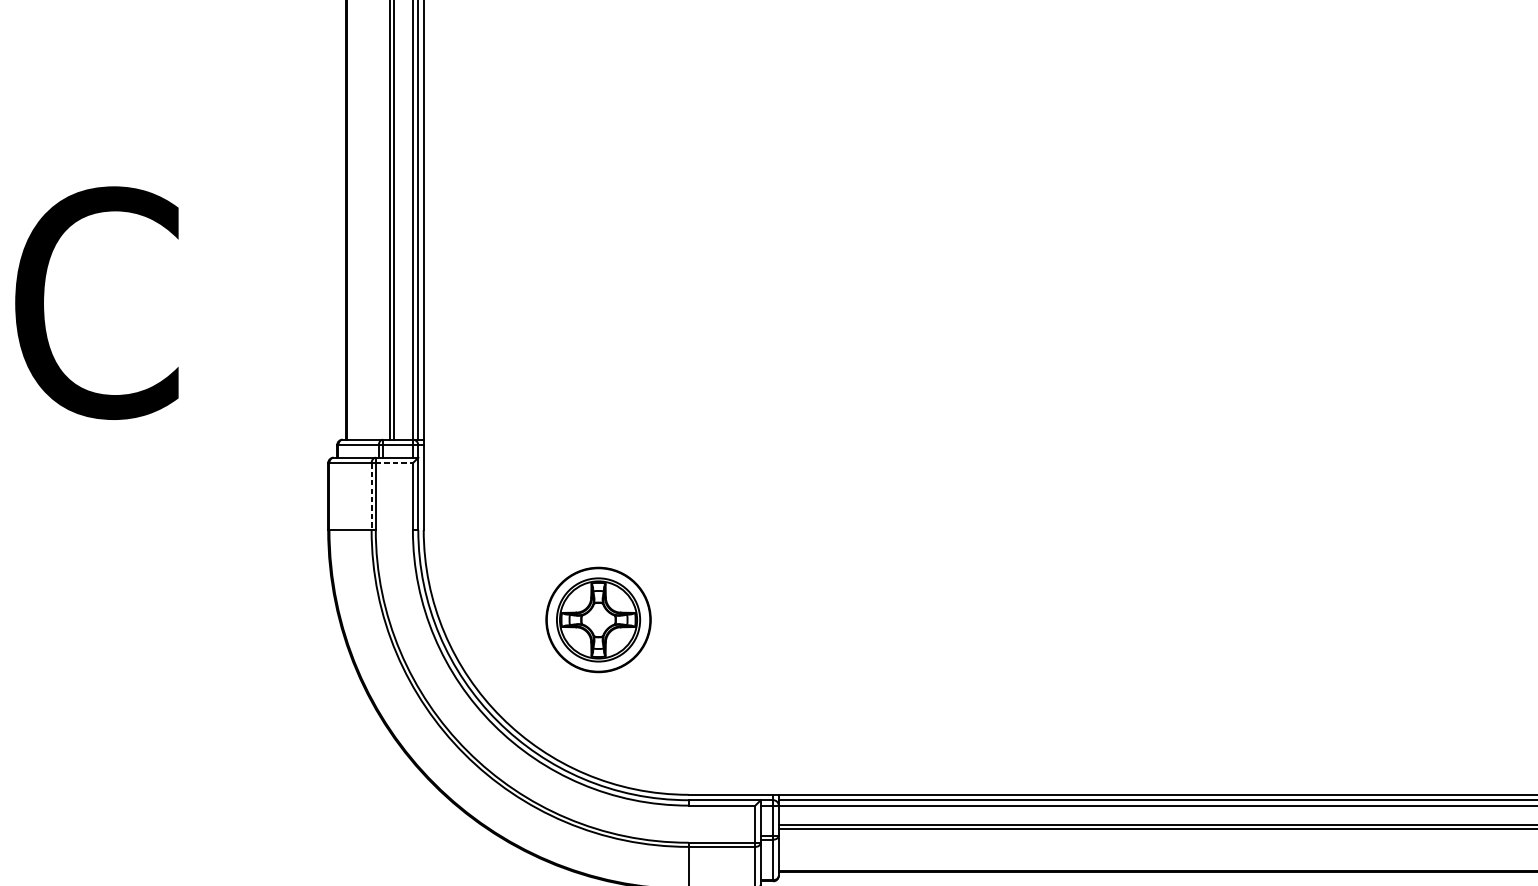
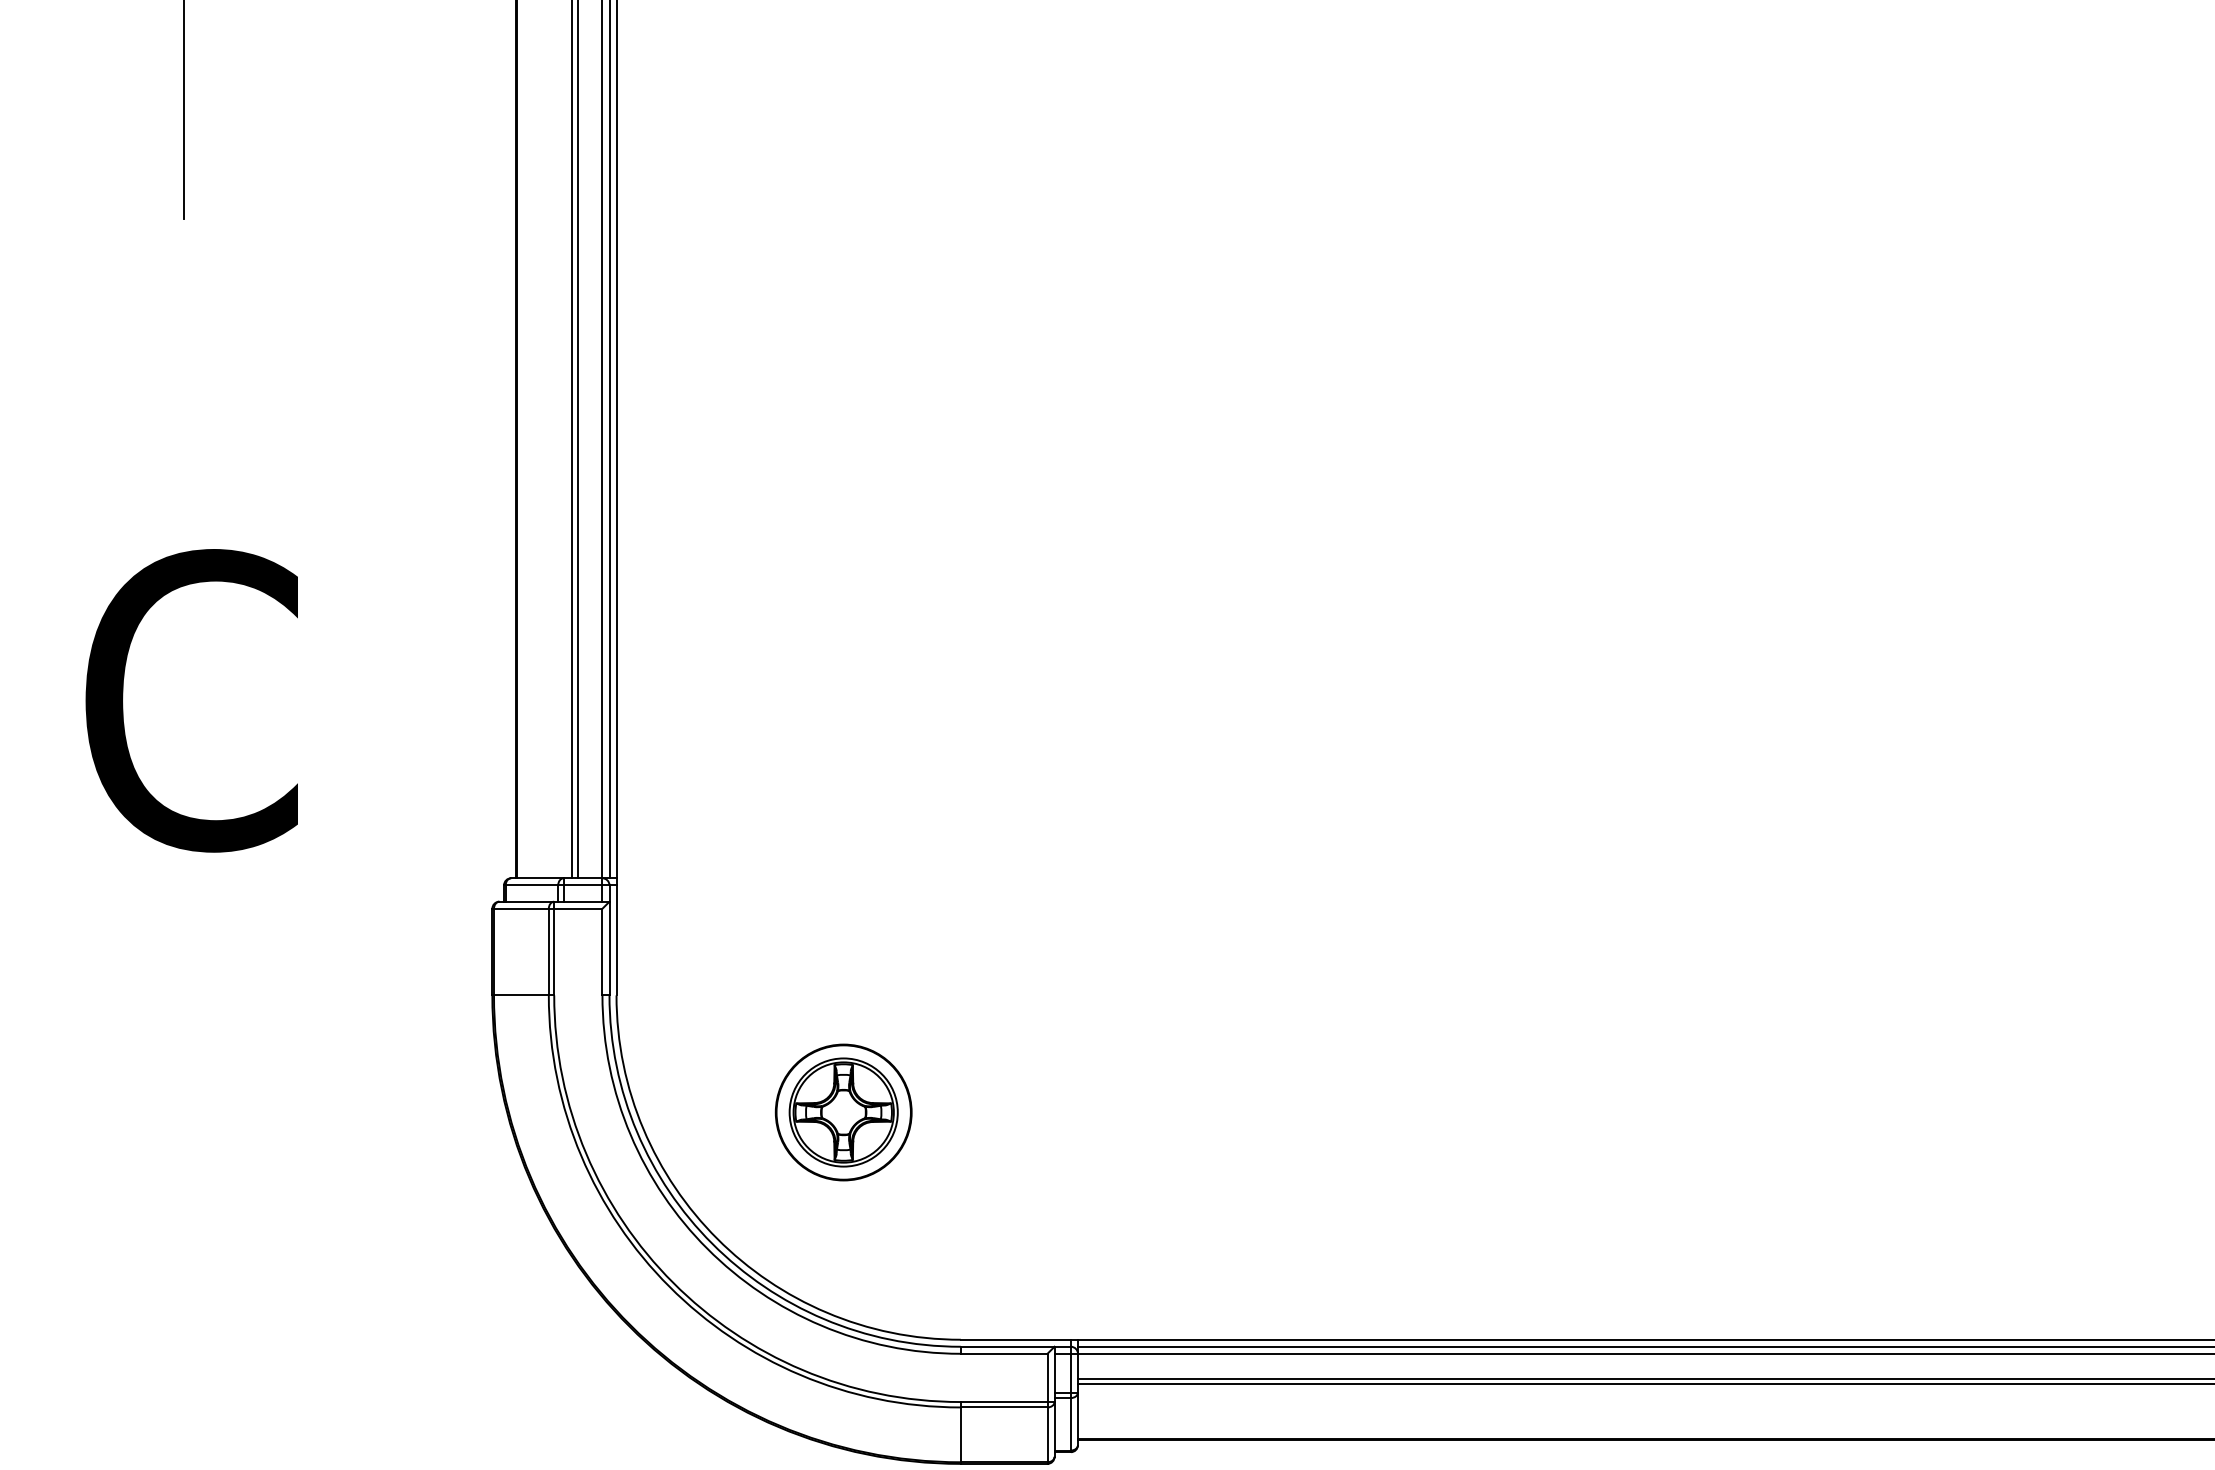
line: (394, 462) -> (578, 908), dashed -> solid
line: (371, 496) -> (548, 952), dashed -> solid

